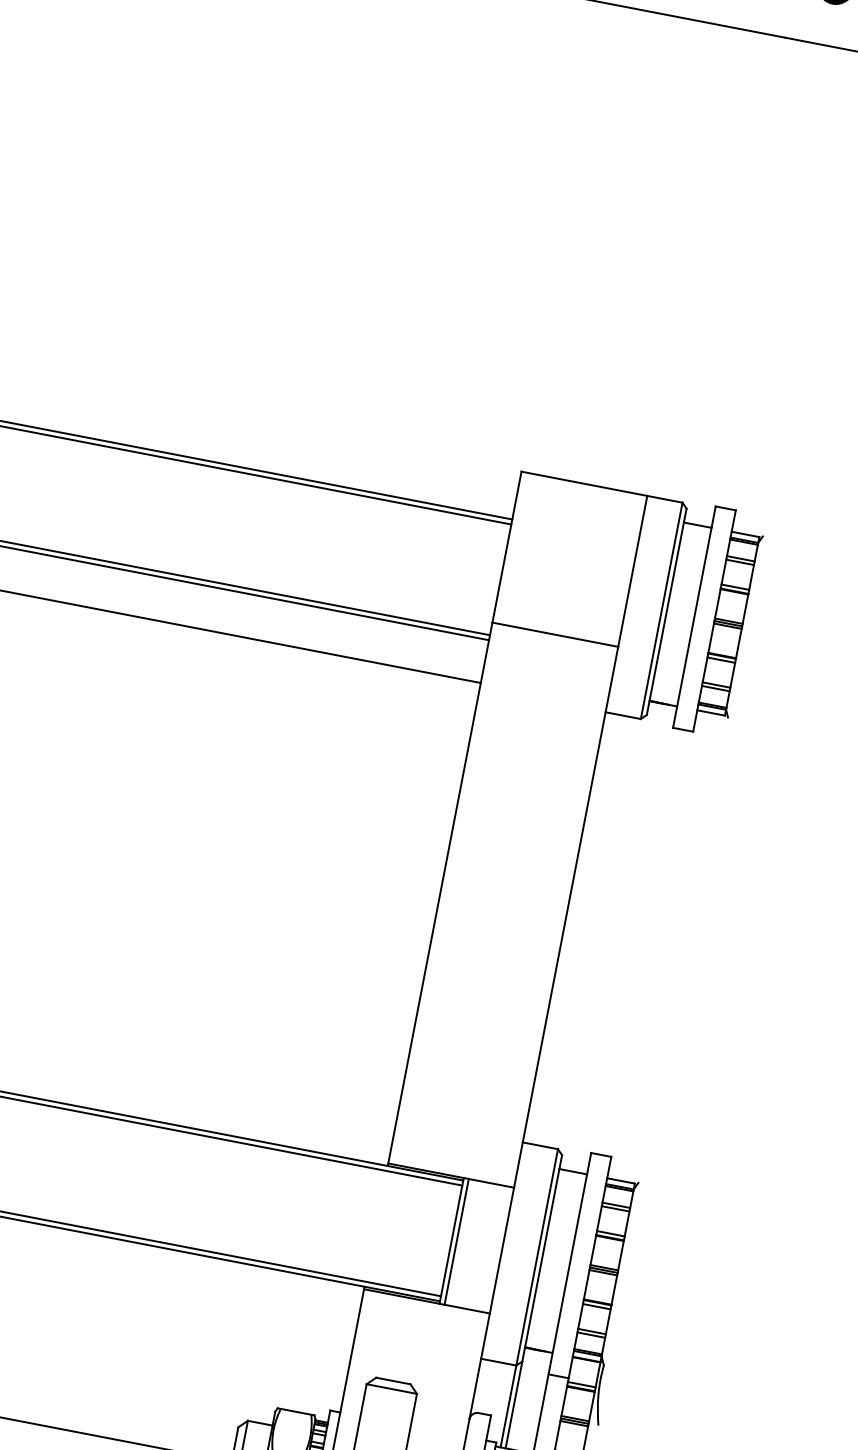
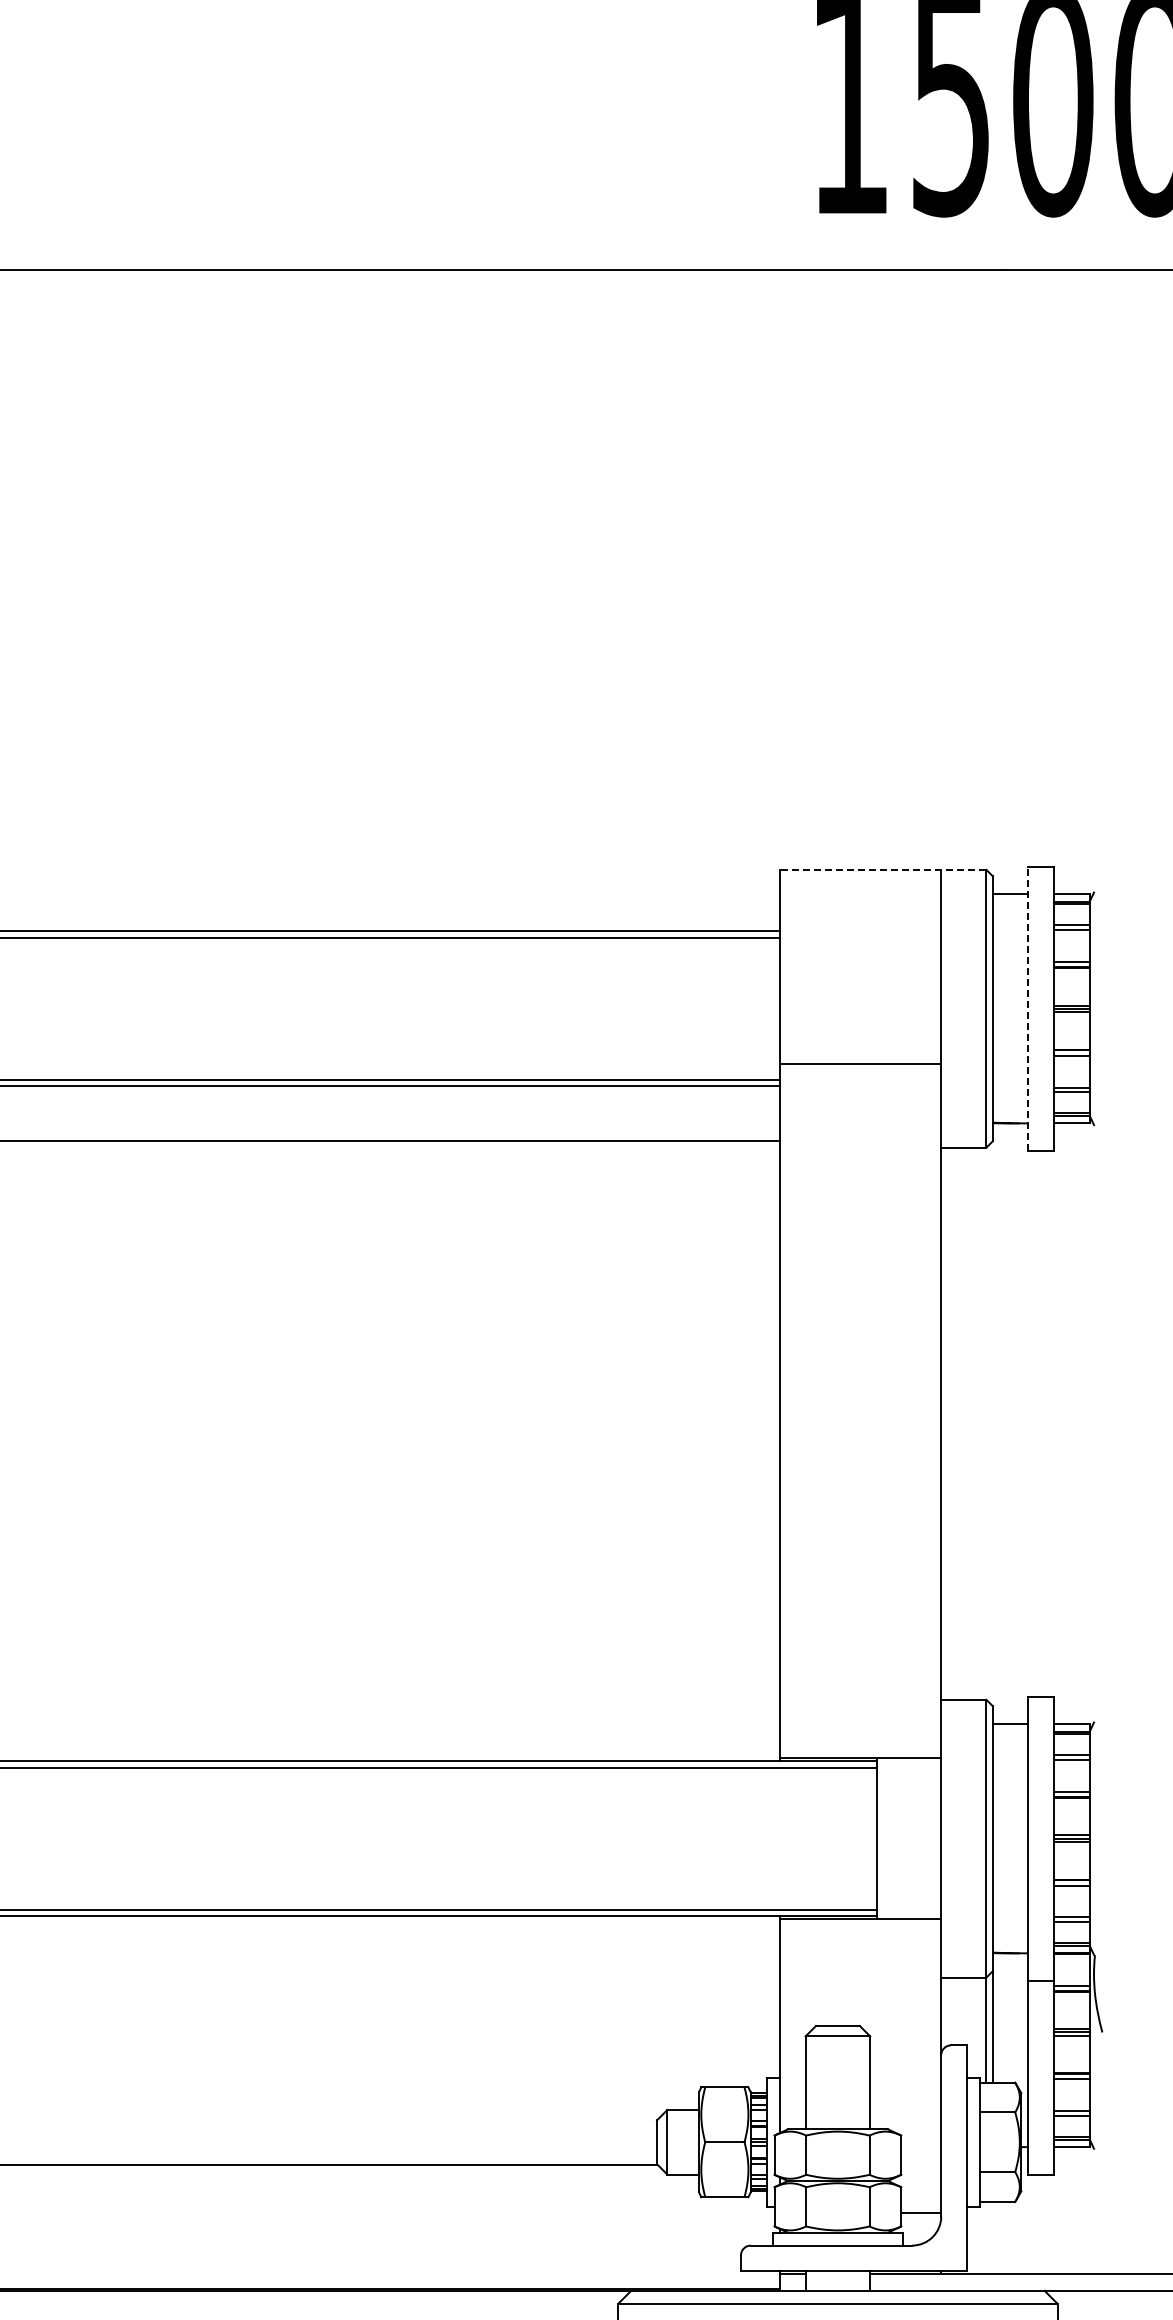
line: (601, 486) -> (882, 869), solid -> dashed
line: (694, 616) -> (1028, 1008), solid -> dashed
line: (457, 1241) -> (883, 1838), removed

